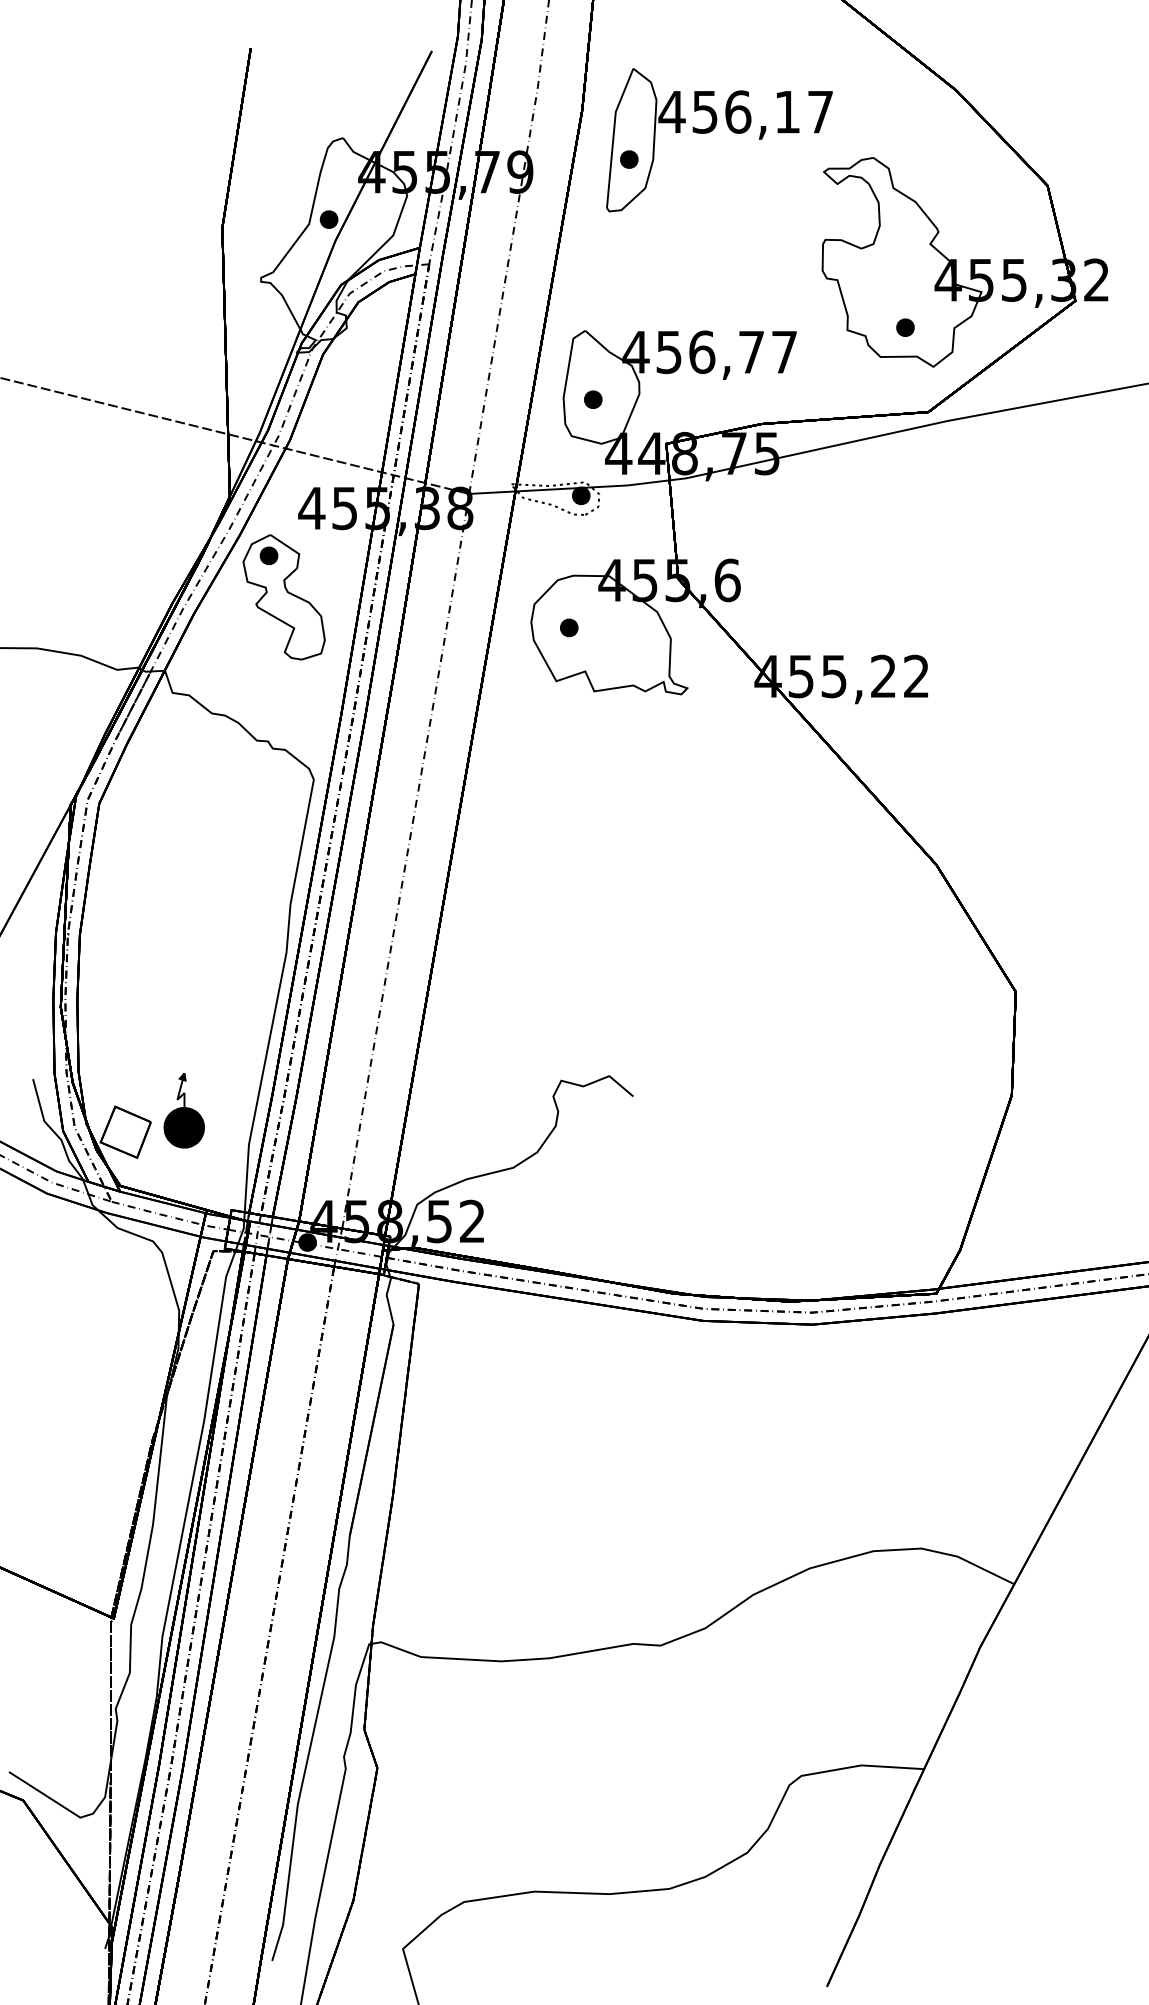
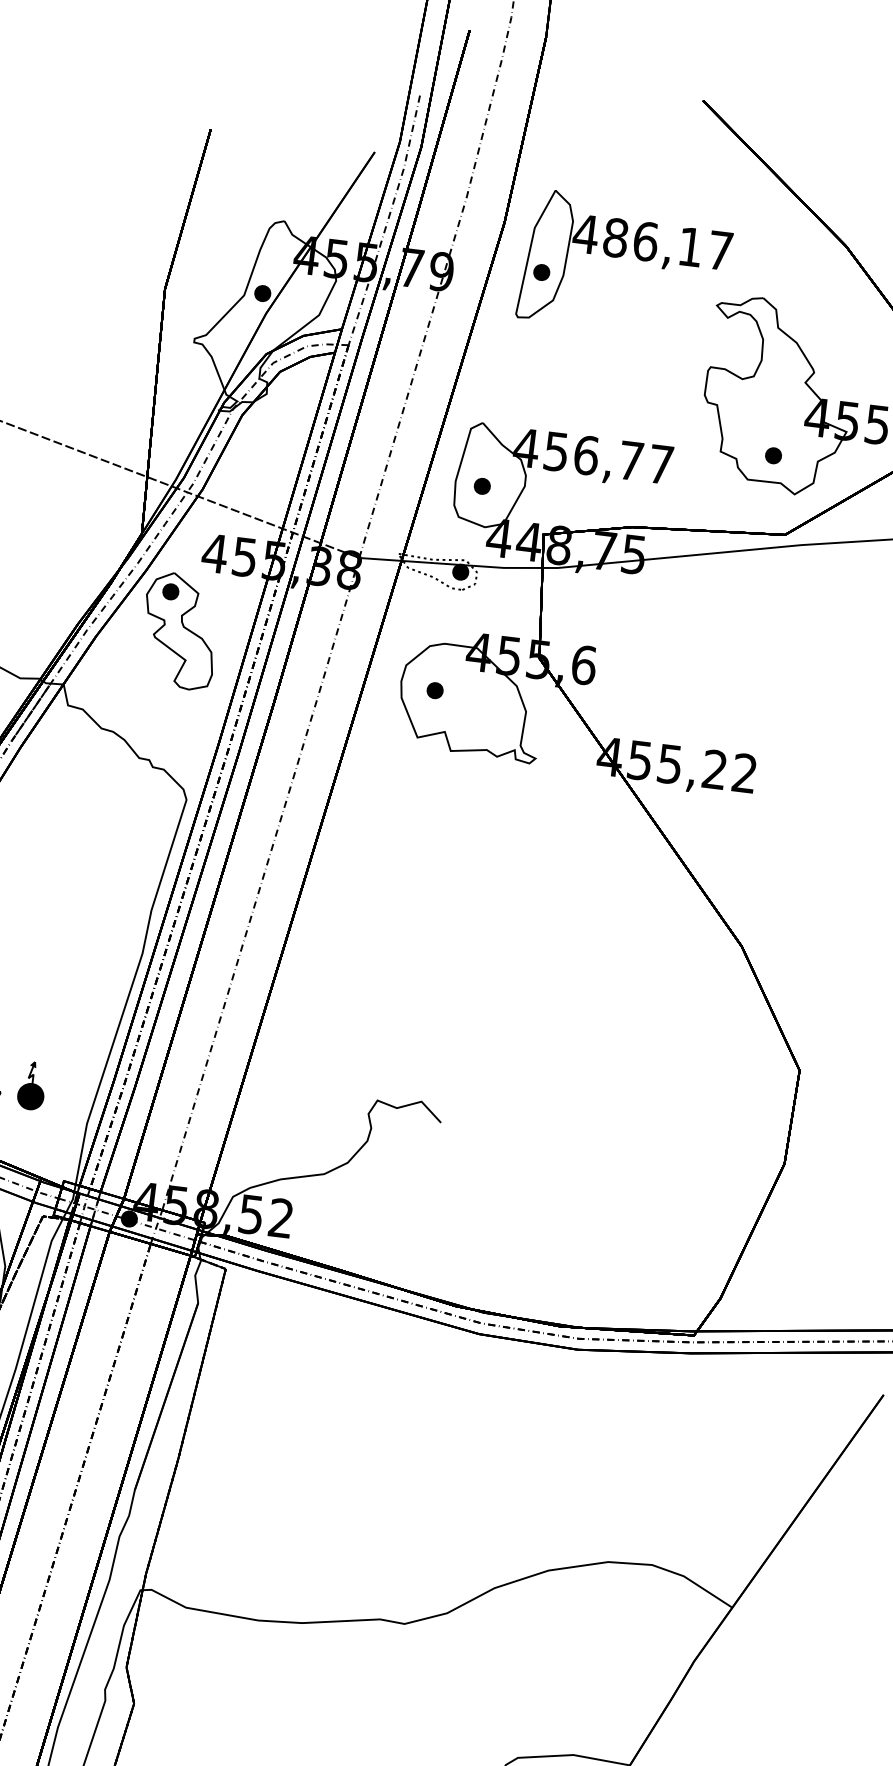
text: (705, 111) -> (616, 237), 456,17 -> 486,17
part: (183, 1110) -> (31, 1085), size x0.7

